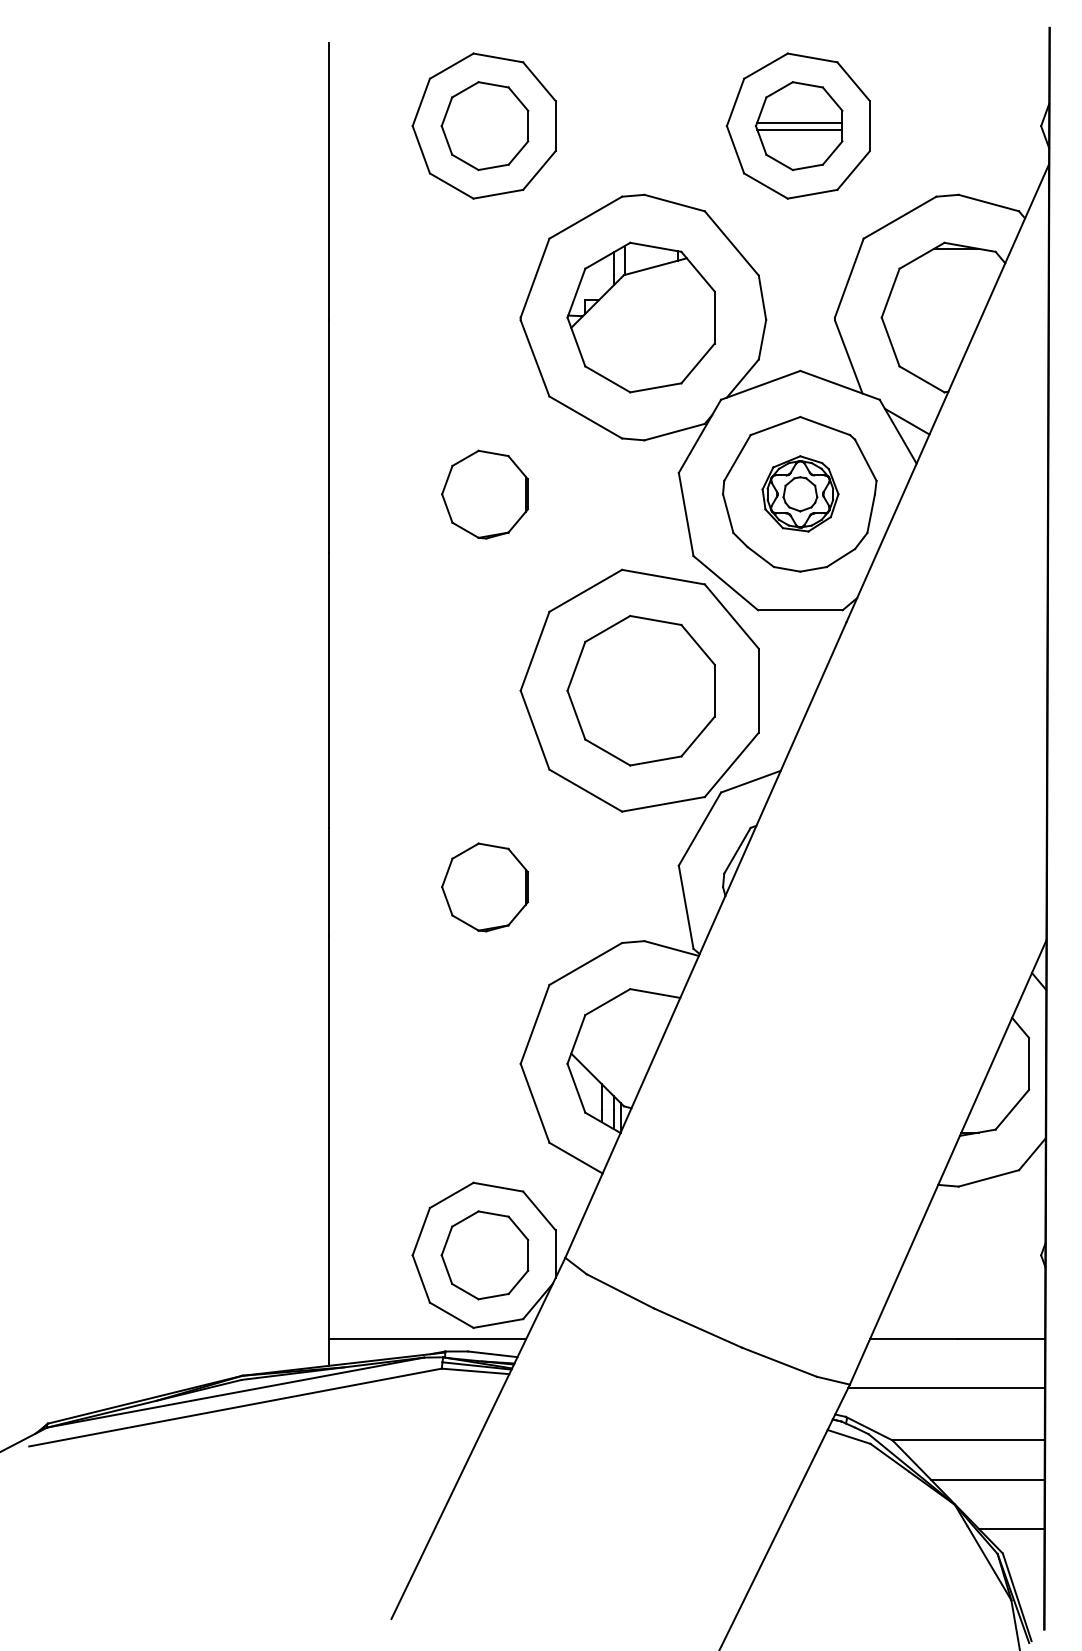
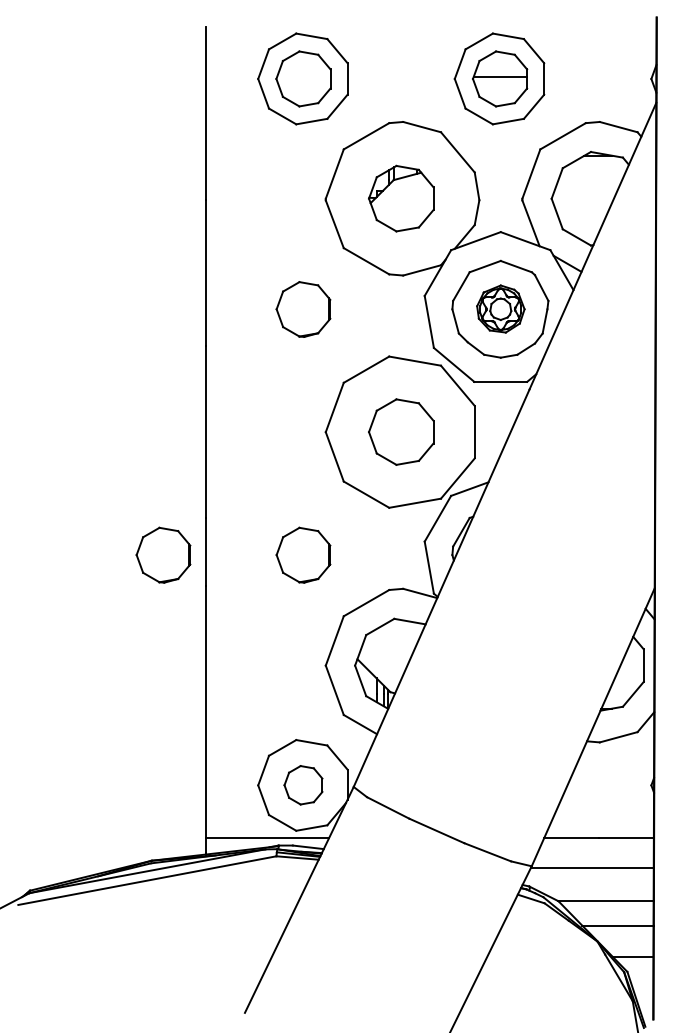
line: (799, 130) -> (500, 81), removed
part: (641, 317) -> (401, 198), size x0.7
part: (641, 689) -> (401, 431), size x0.7
part: (261, 886) -> (163, 554), added
part: (485, 1253) -> (303, 784), size x0.7

